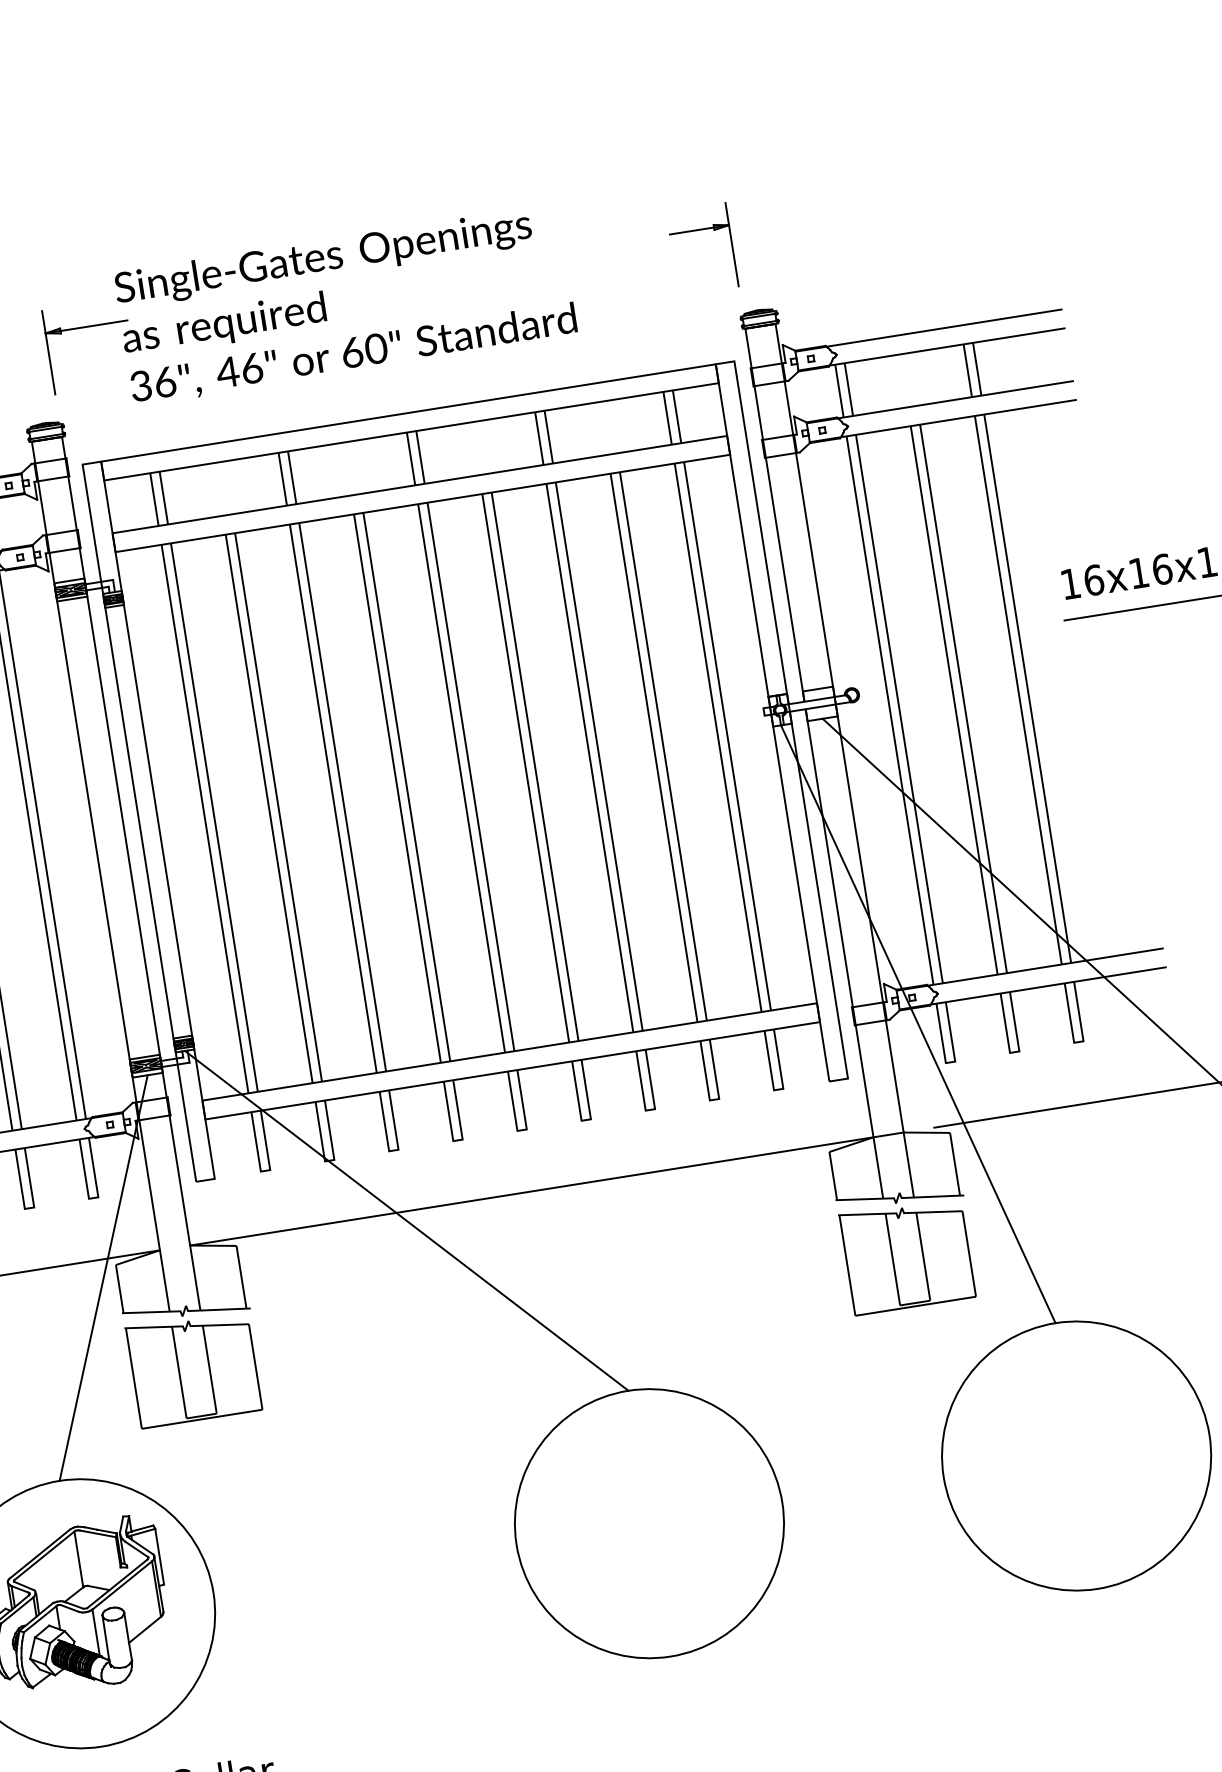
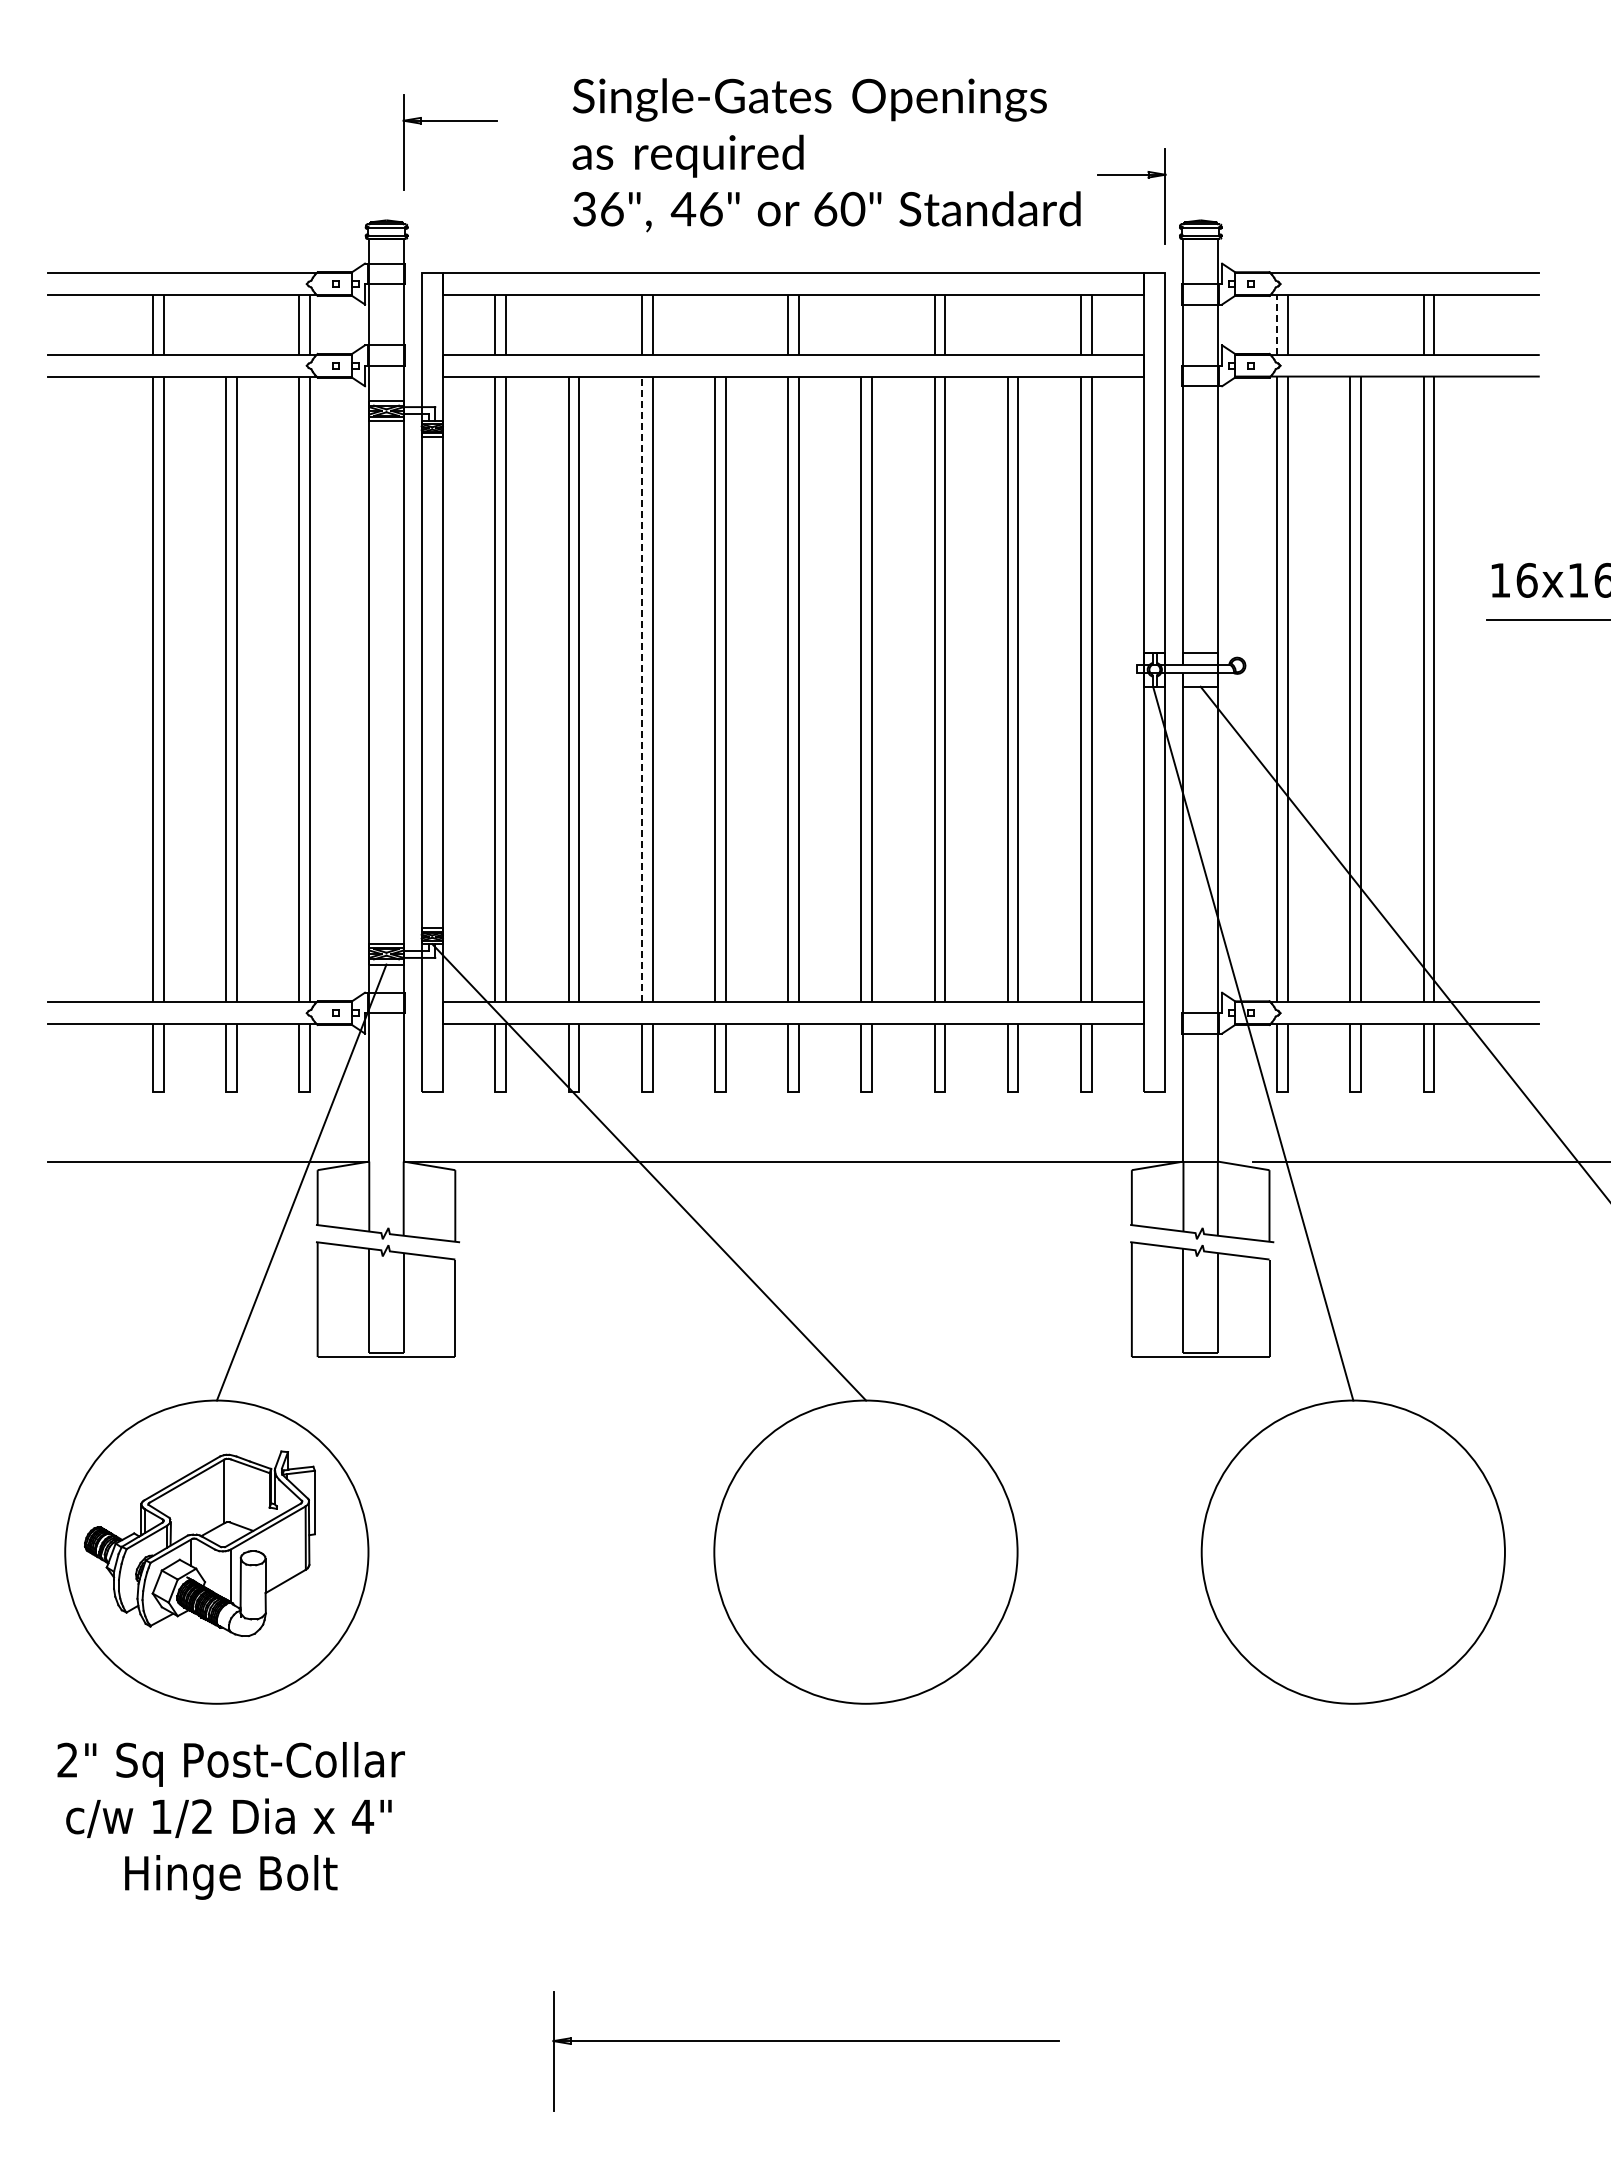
part: (699, 230) -> (1131, 175), moved
text: (345, 305) -> (826, 155), moved
line: (839, 390) -> (1277, 324), solid -> dashed
line: (333, 798) -> (641, 689), solid -> dashed

